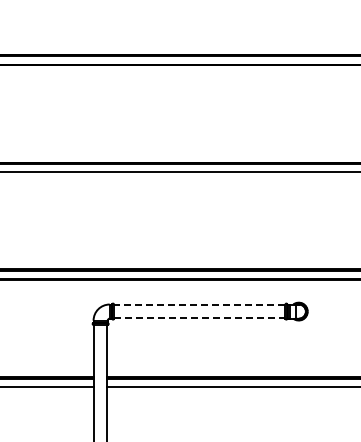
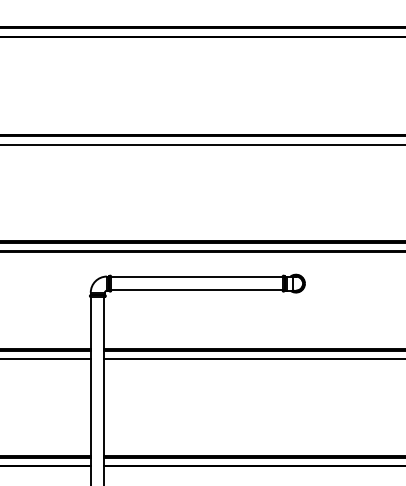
line: (199, 305) -> (196, 277), dashed -> solid
line: (199, 318) -> (196, 290), dashed -> solid

